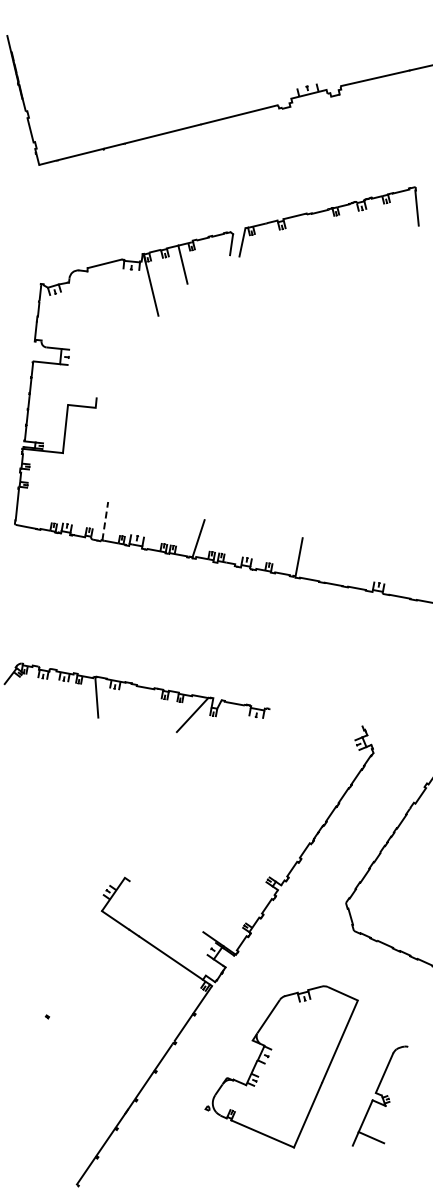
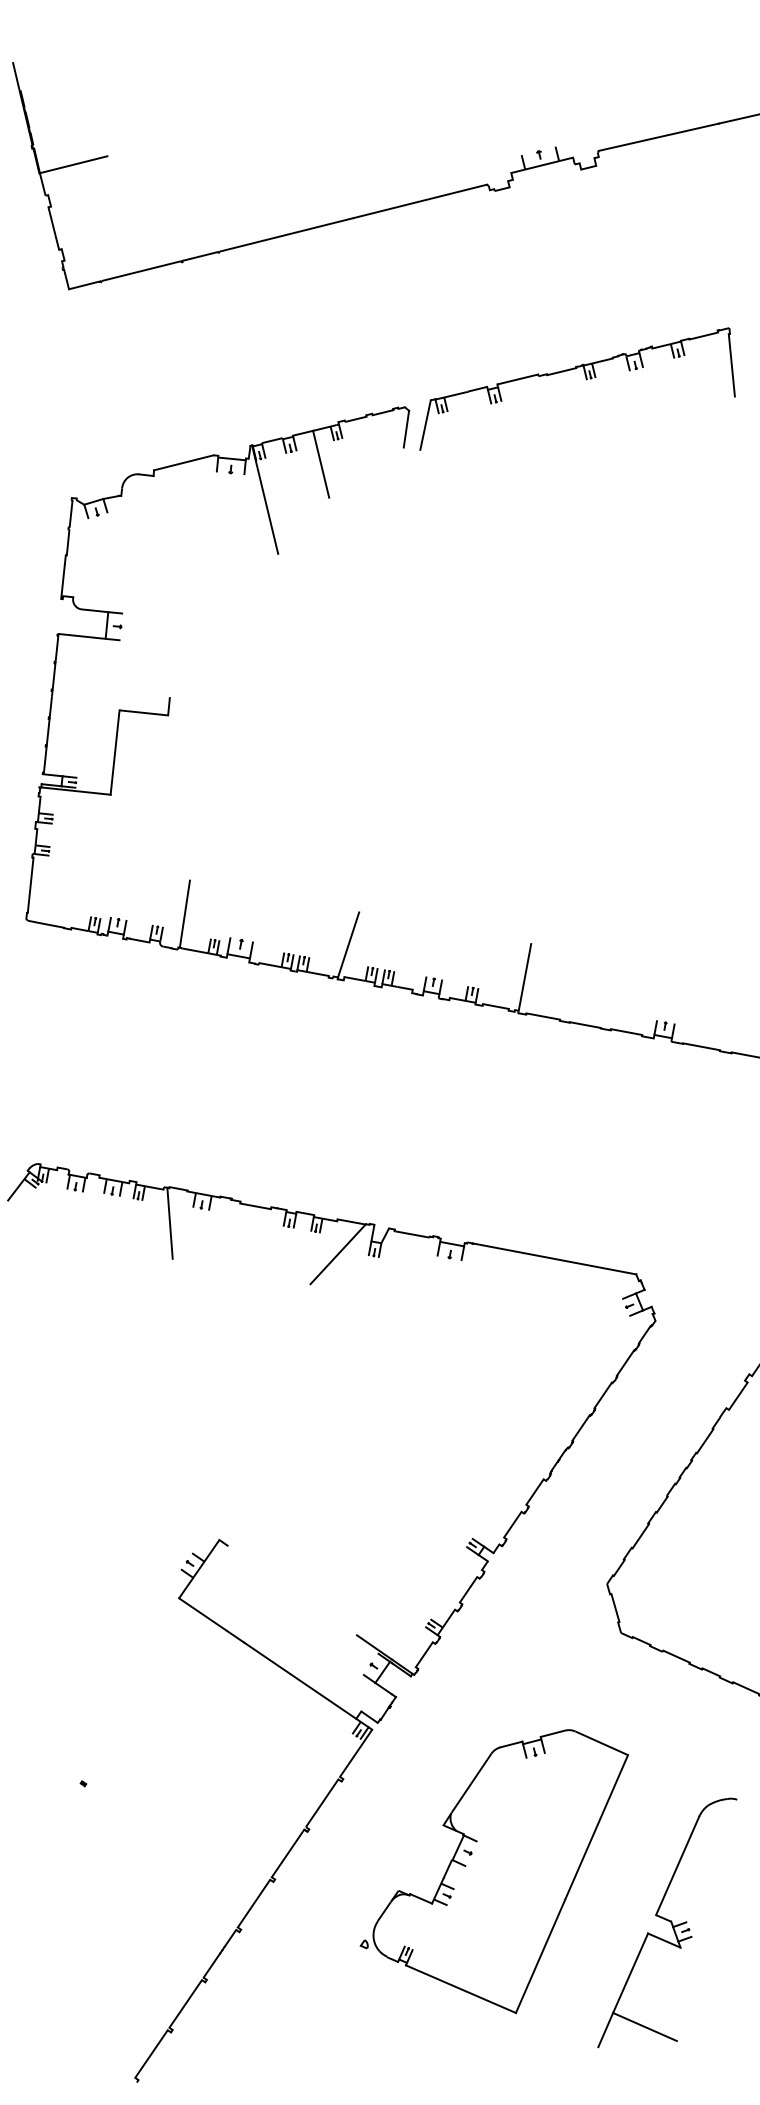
line: (41, 93) -> (72, 163), added
line: (105, 520) -> (185, 913), dashed -> solid
line: (315, 717) -> (553, 1258), added
part: (380, 1095) -> (667, 1921), size x1.43

